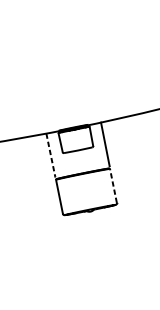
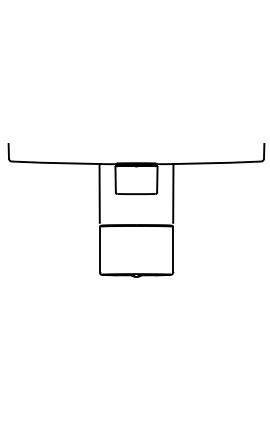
line: (50, 155) -> (99, 193), dashed -> solid
line: (113, 185) -> (172, 249), dashed -> solid

